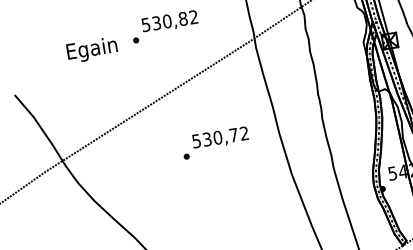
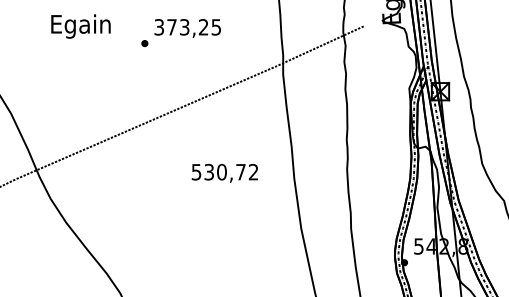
text: (169, 21) -> (187, 27), 530,82 -> 373,25
text: (91, 50) -> (80, 26), moved
part: (186, 156) -> (181, 188), removed

